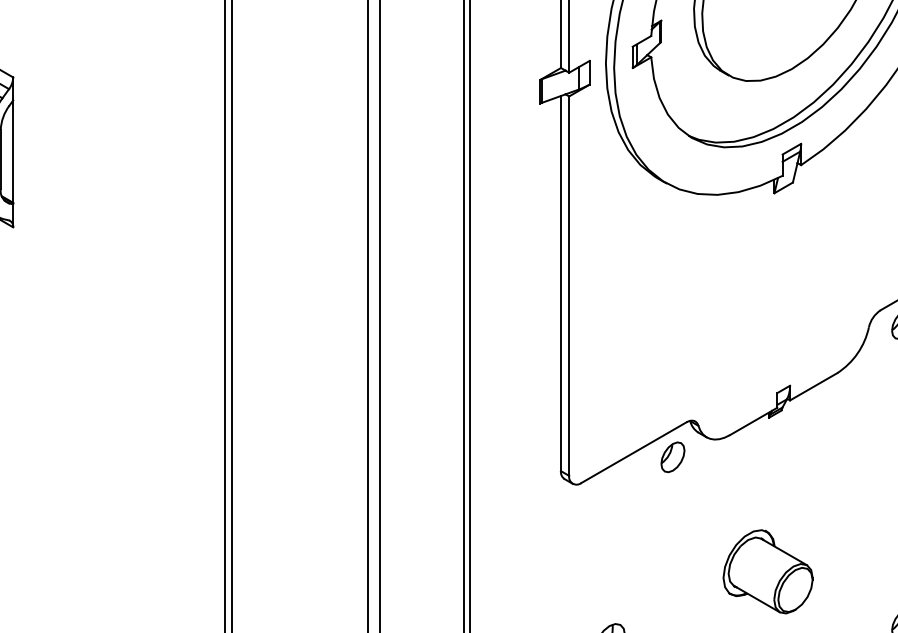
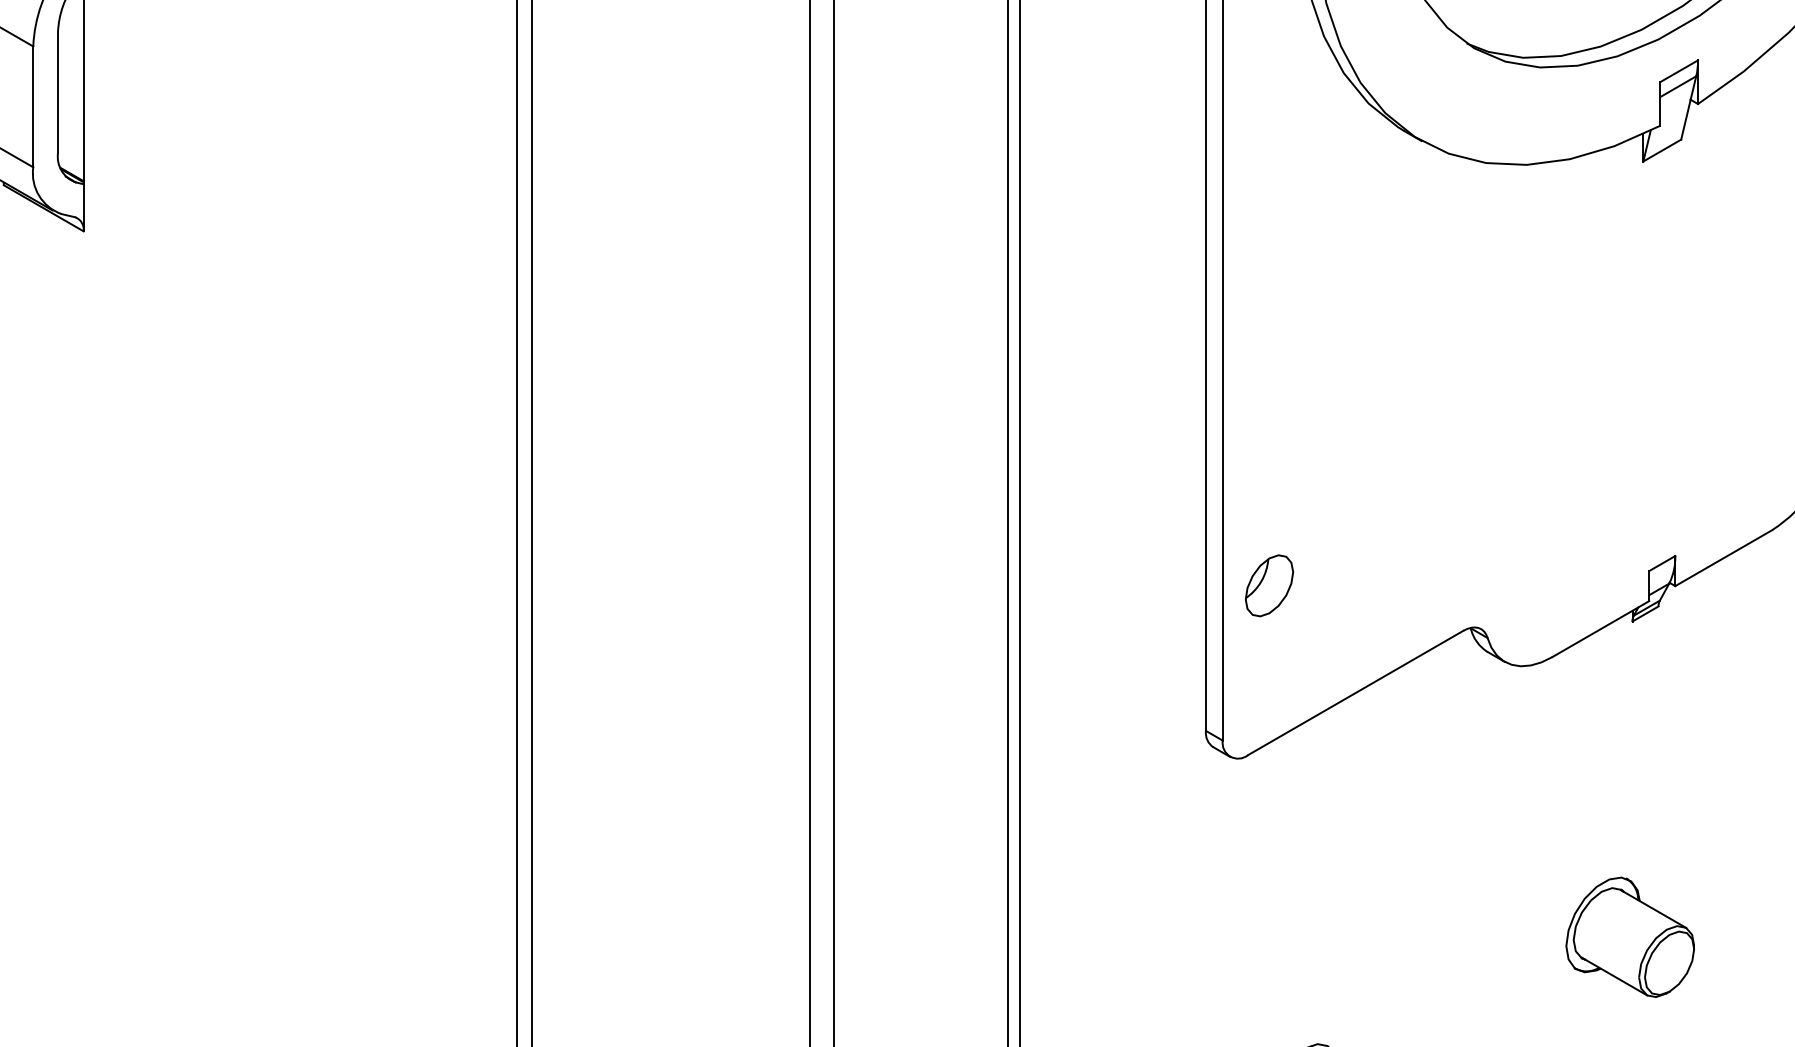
part: (672, 457) -> (1268, 586), moved
part: (767, 571) -> (1629, 936), size x0.7

